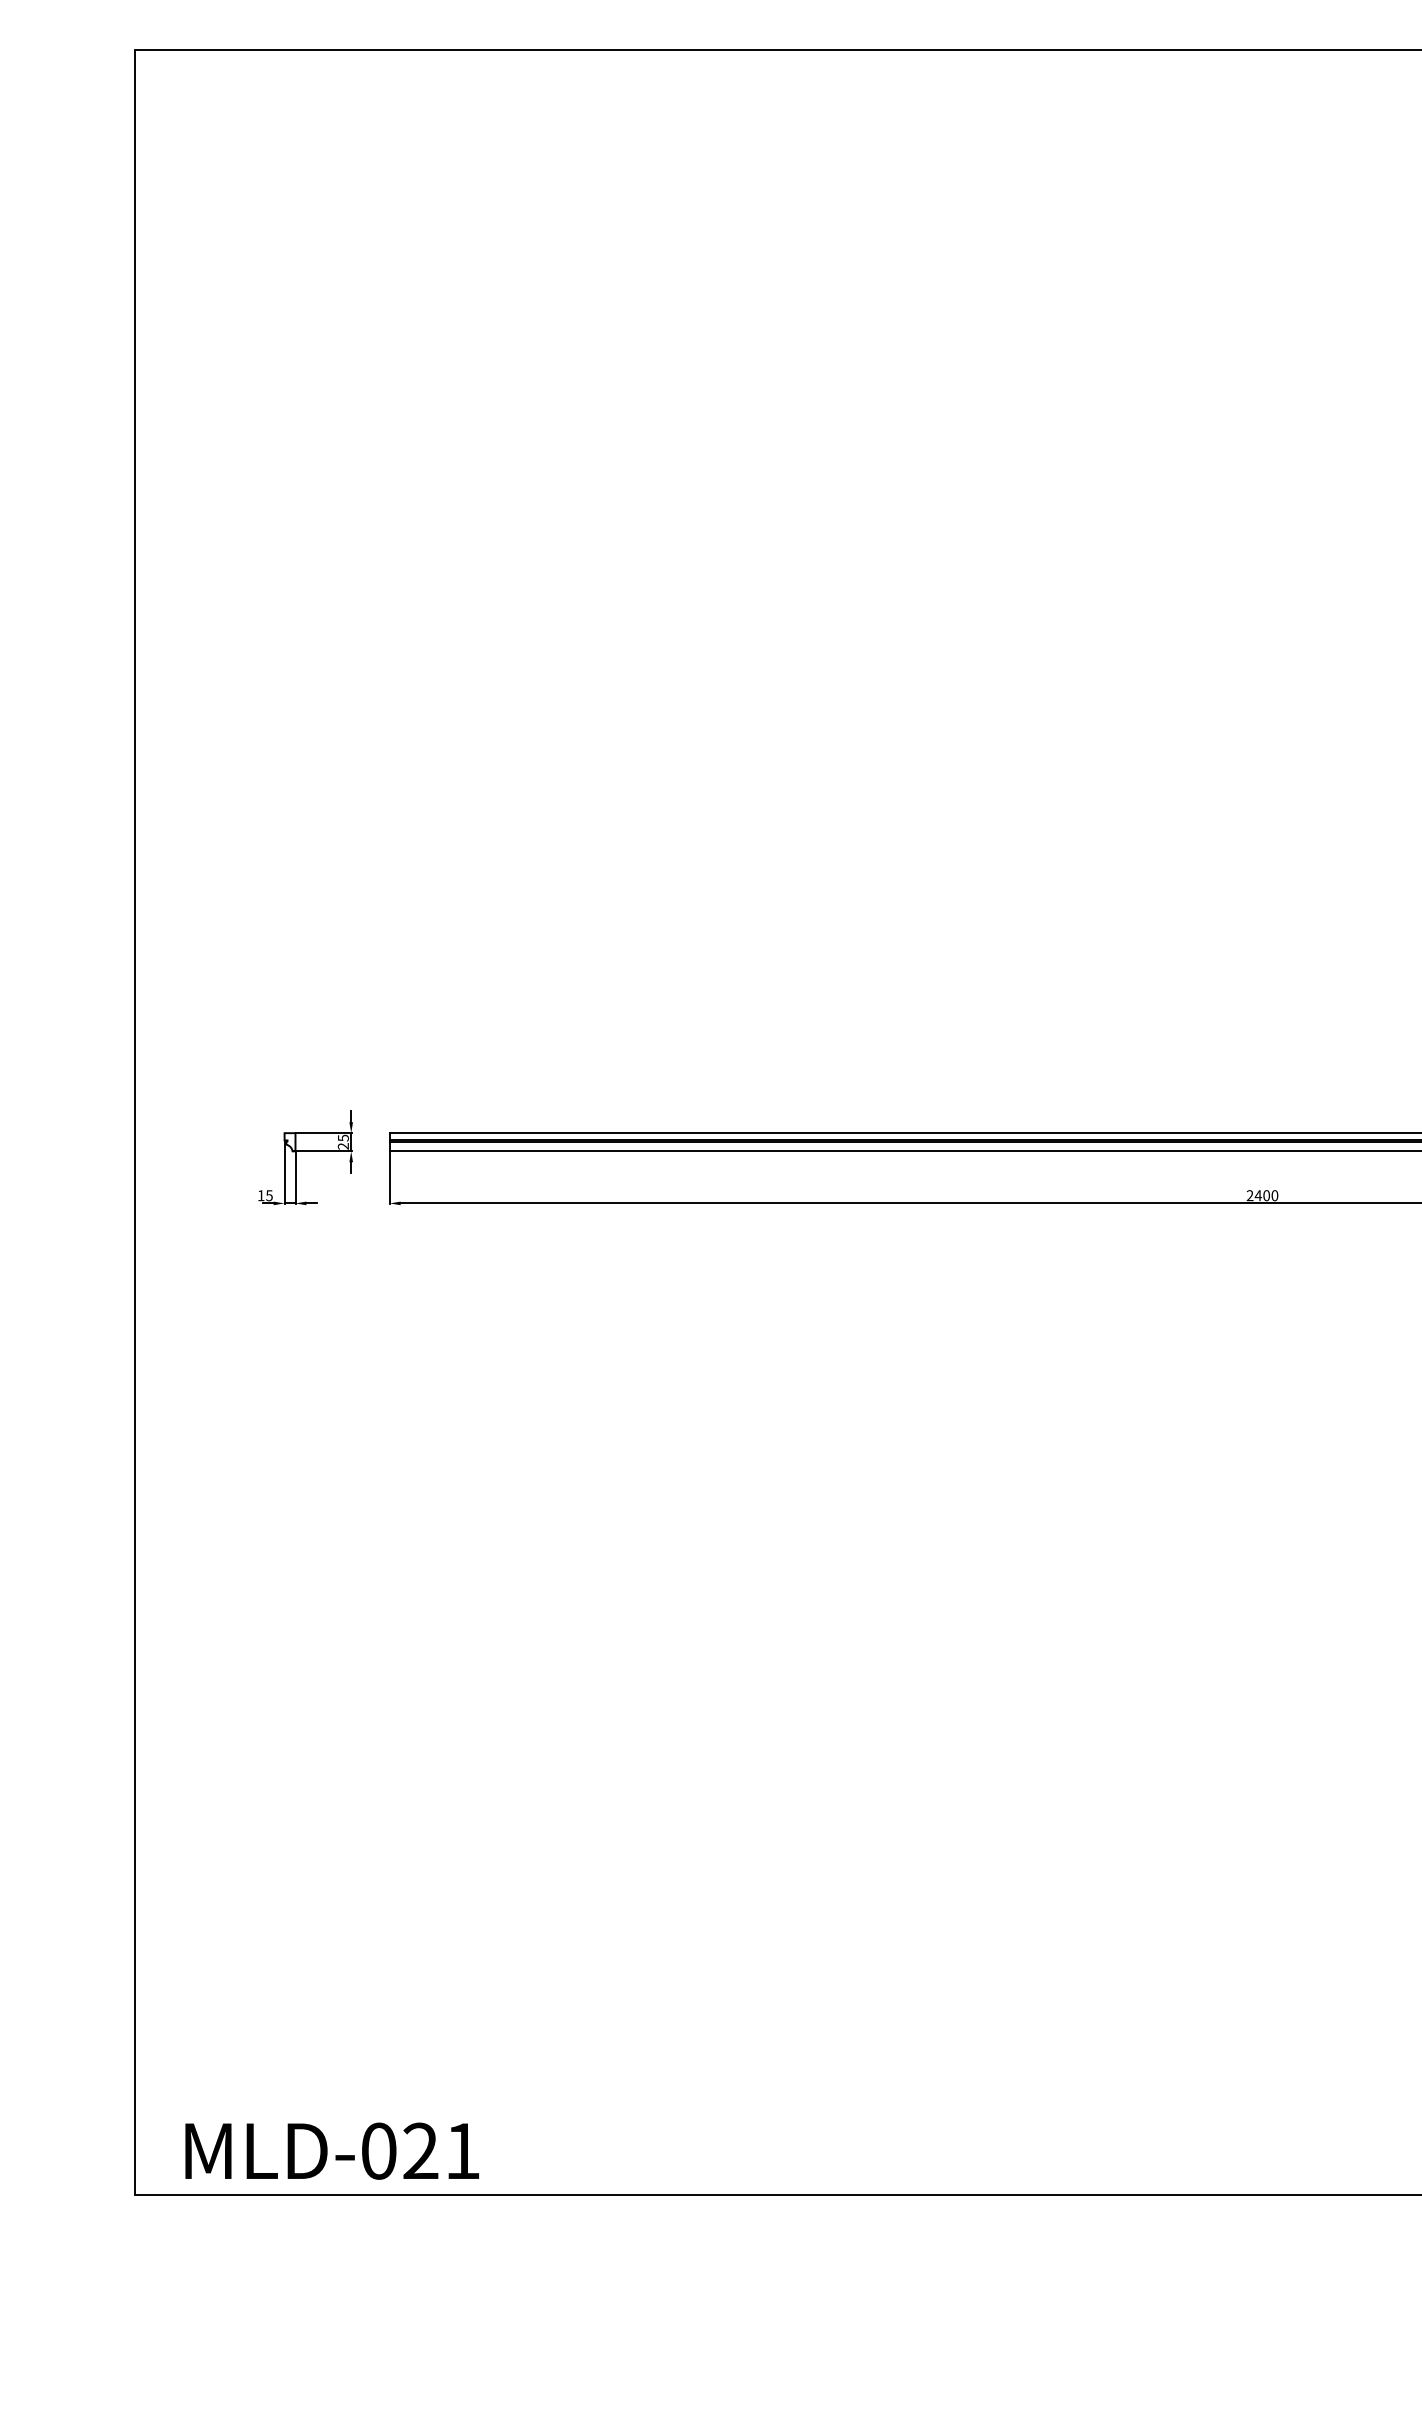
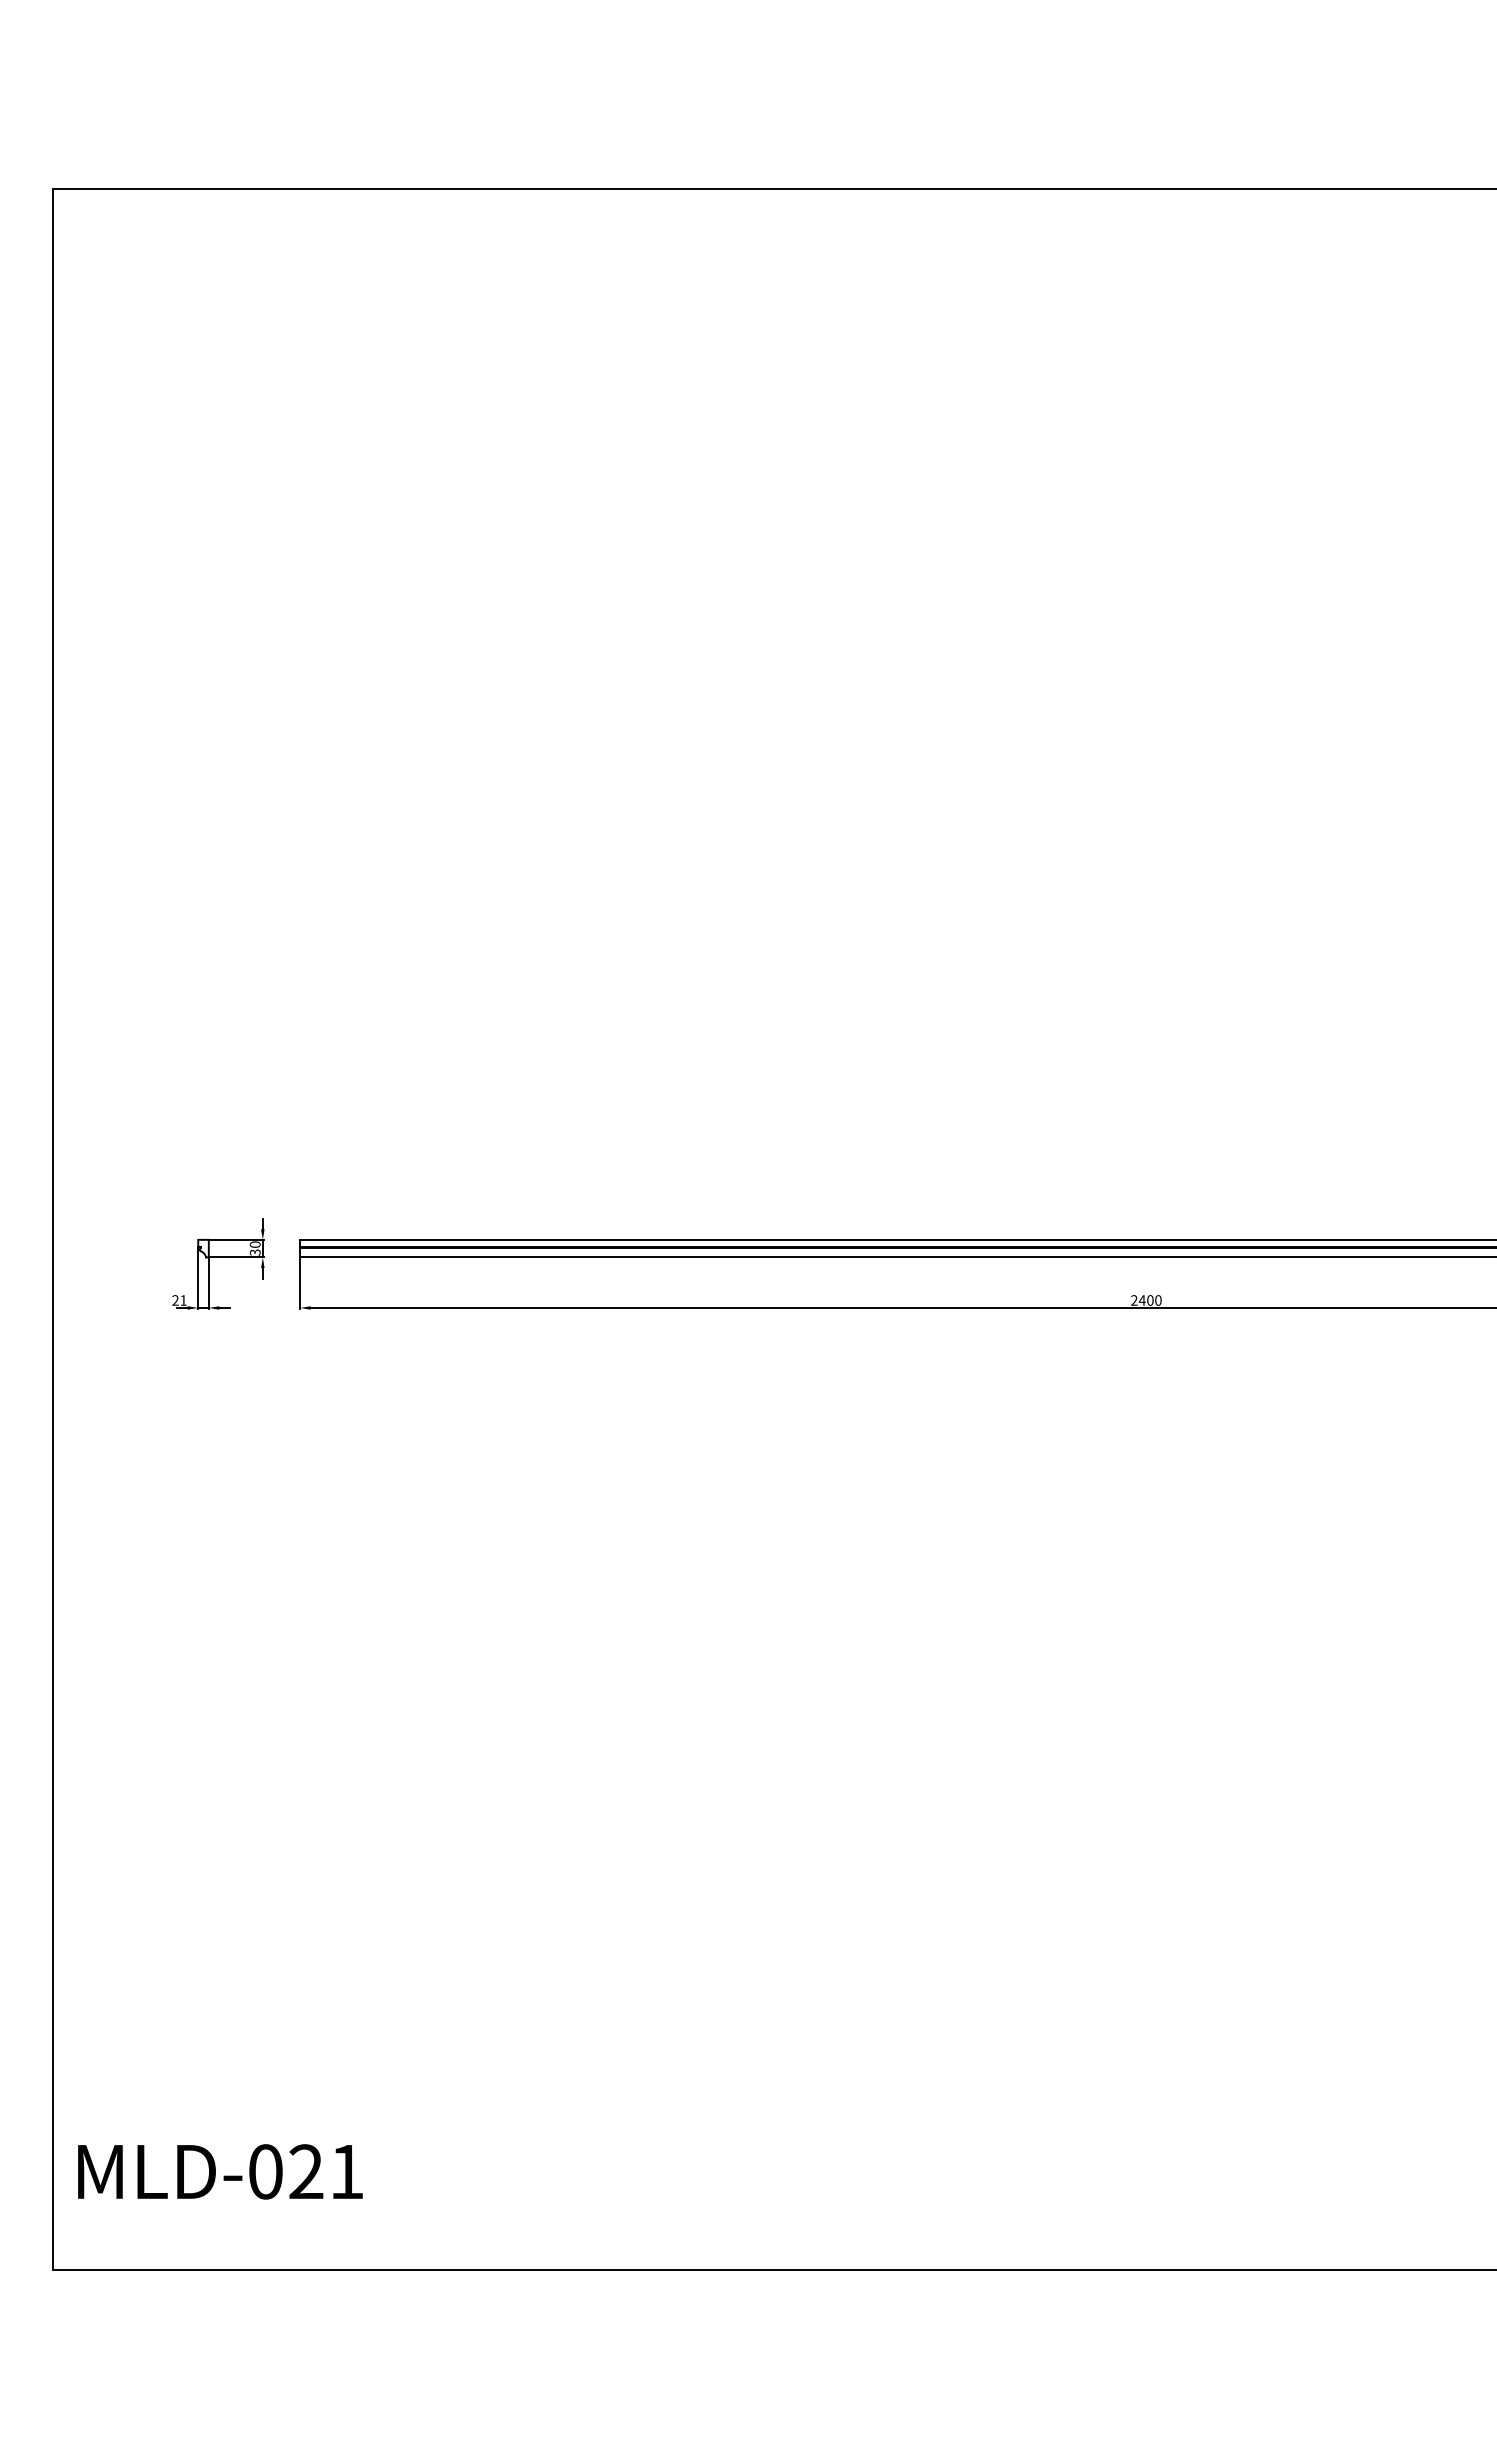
text: (342, 1142) -> (254, 1248), 25 -> 30
text: (265, 1195) -> (179, 1300), 15 -> 21
text: (332, 2150) -> (220, 2171), moved

